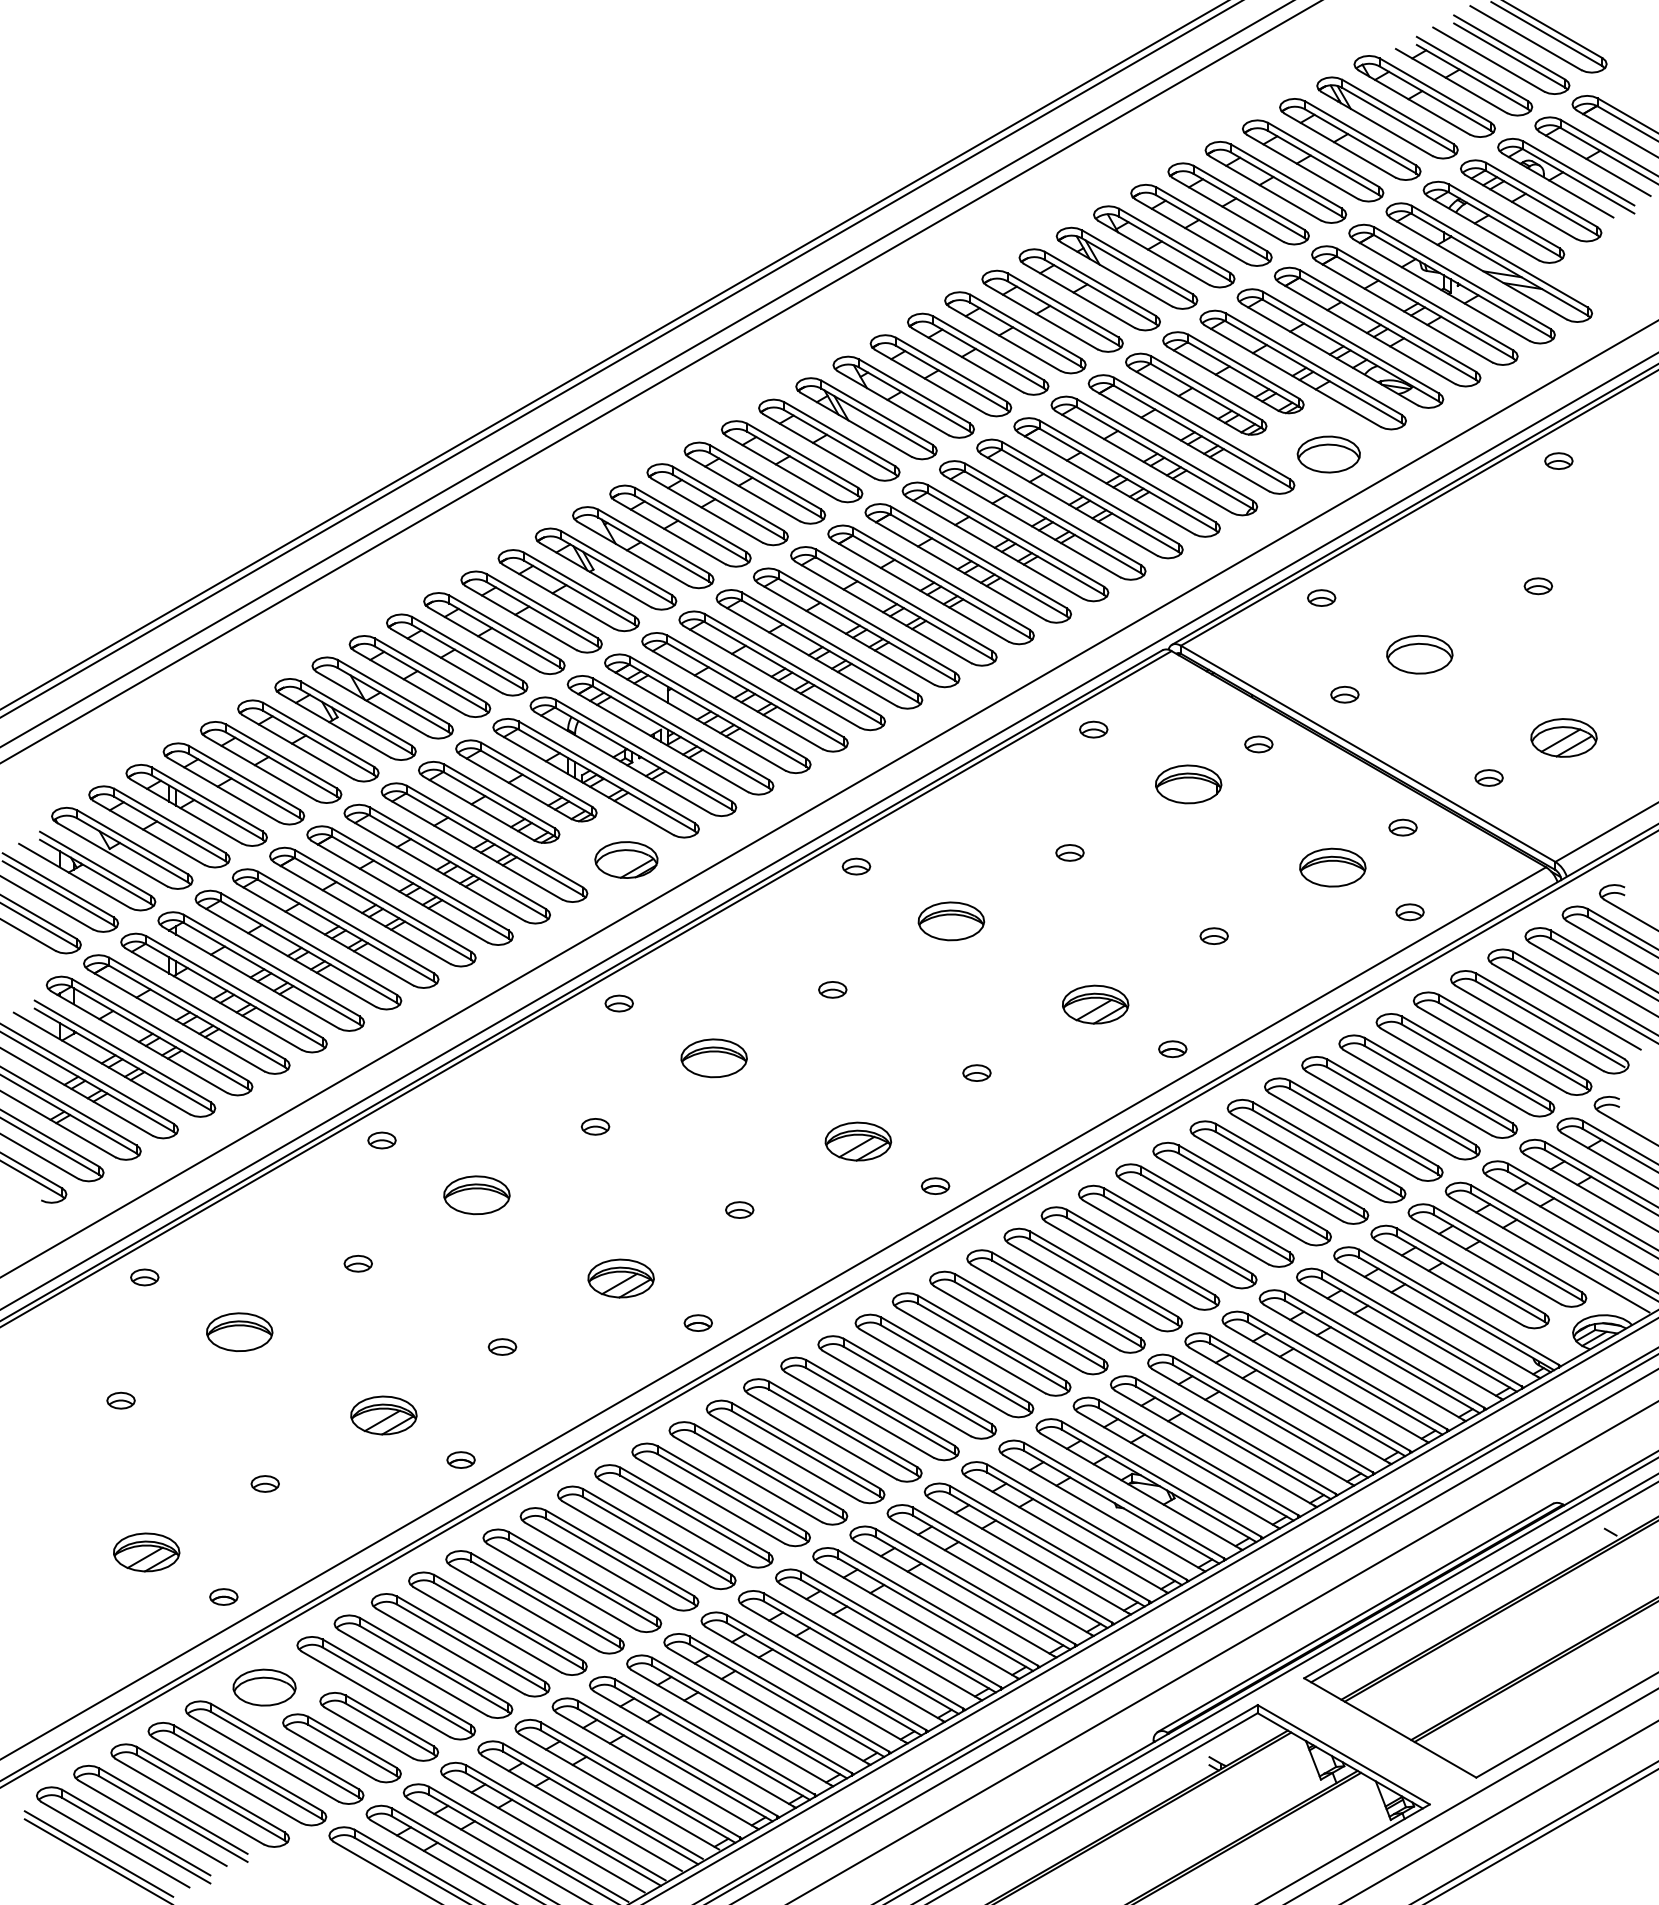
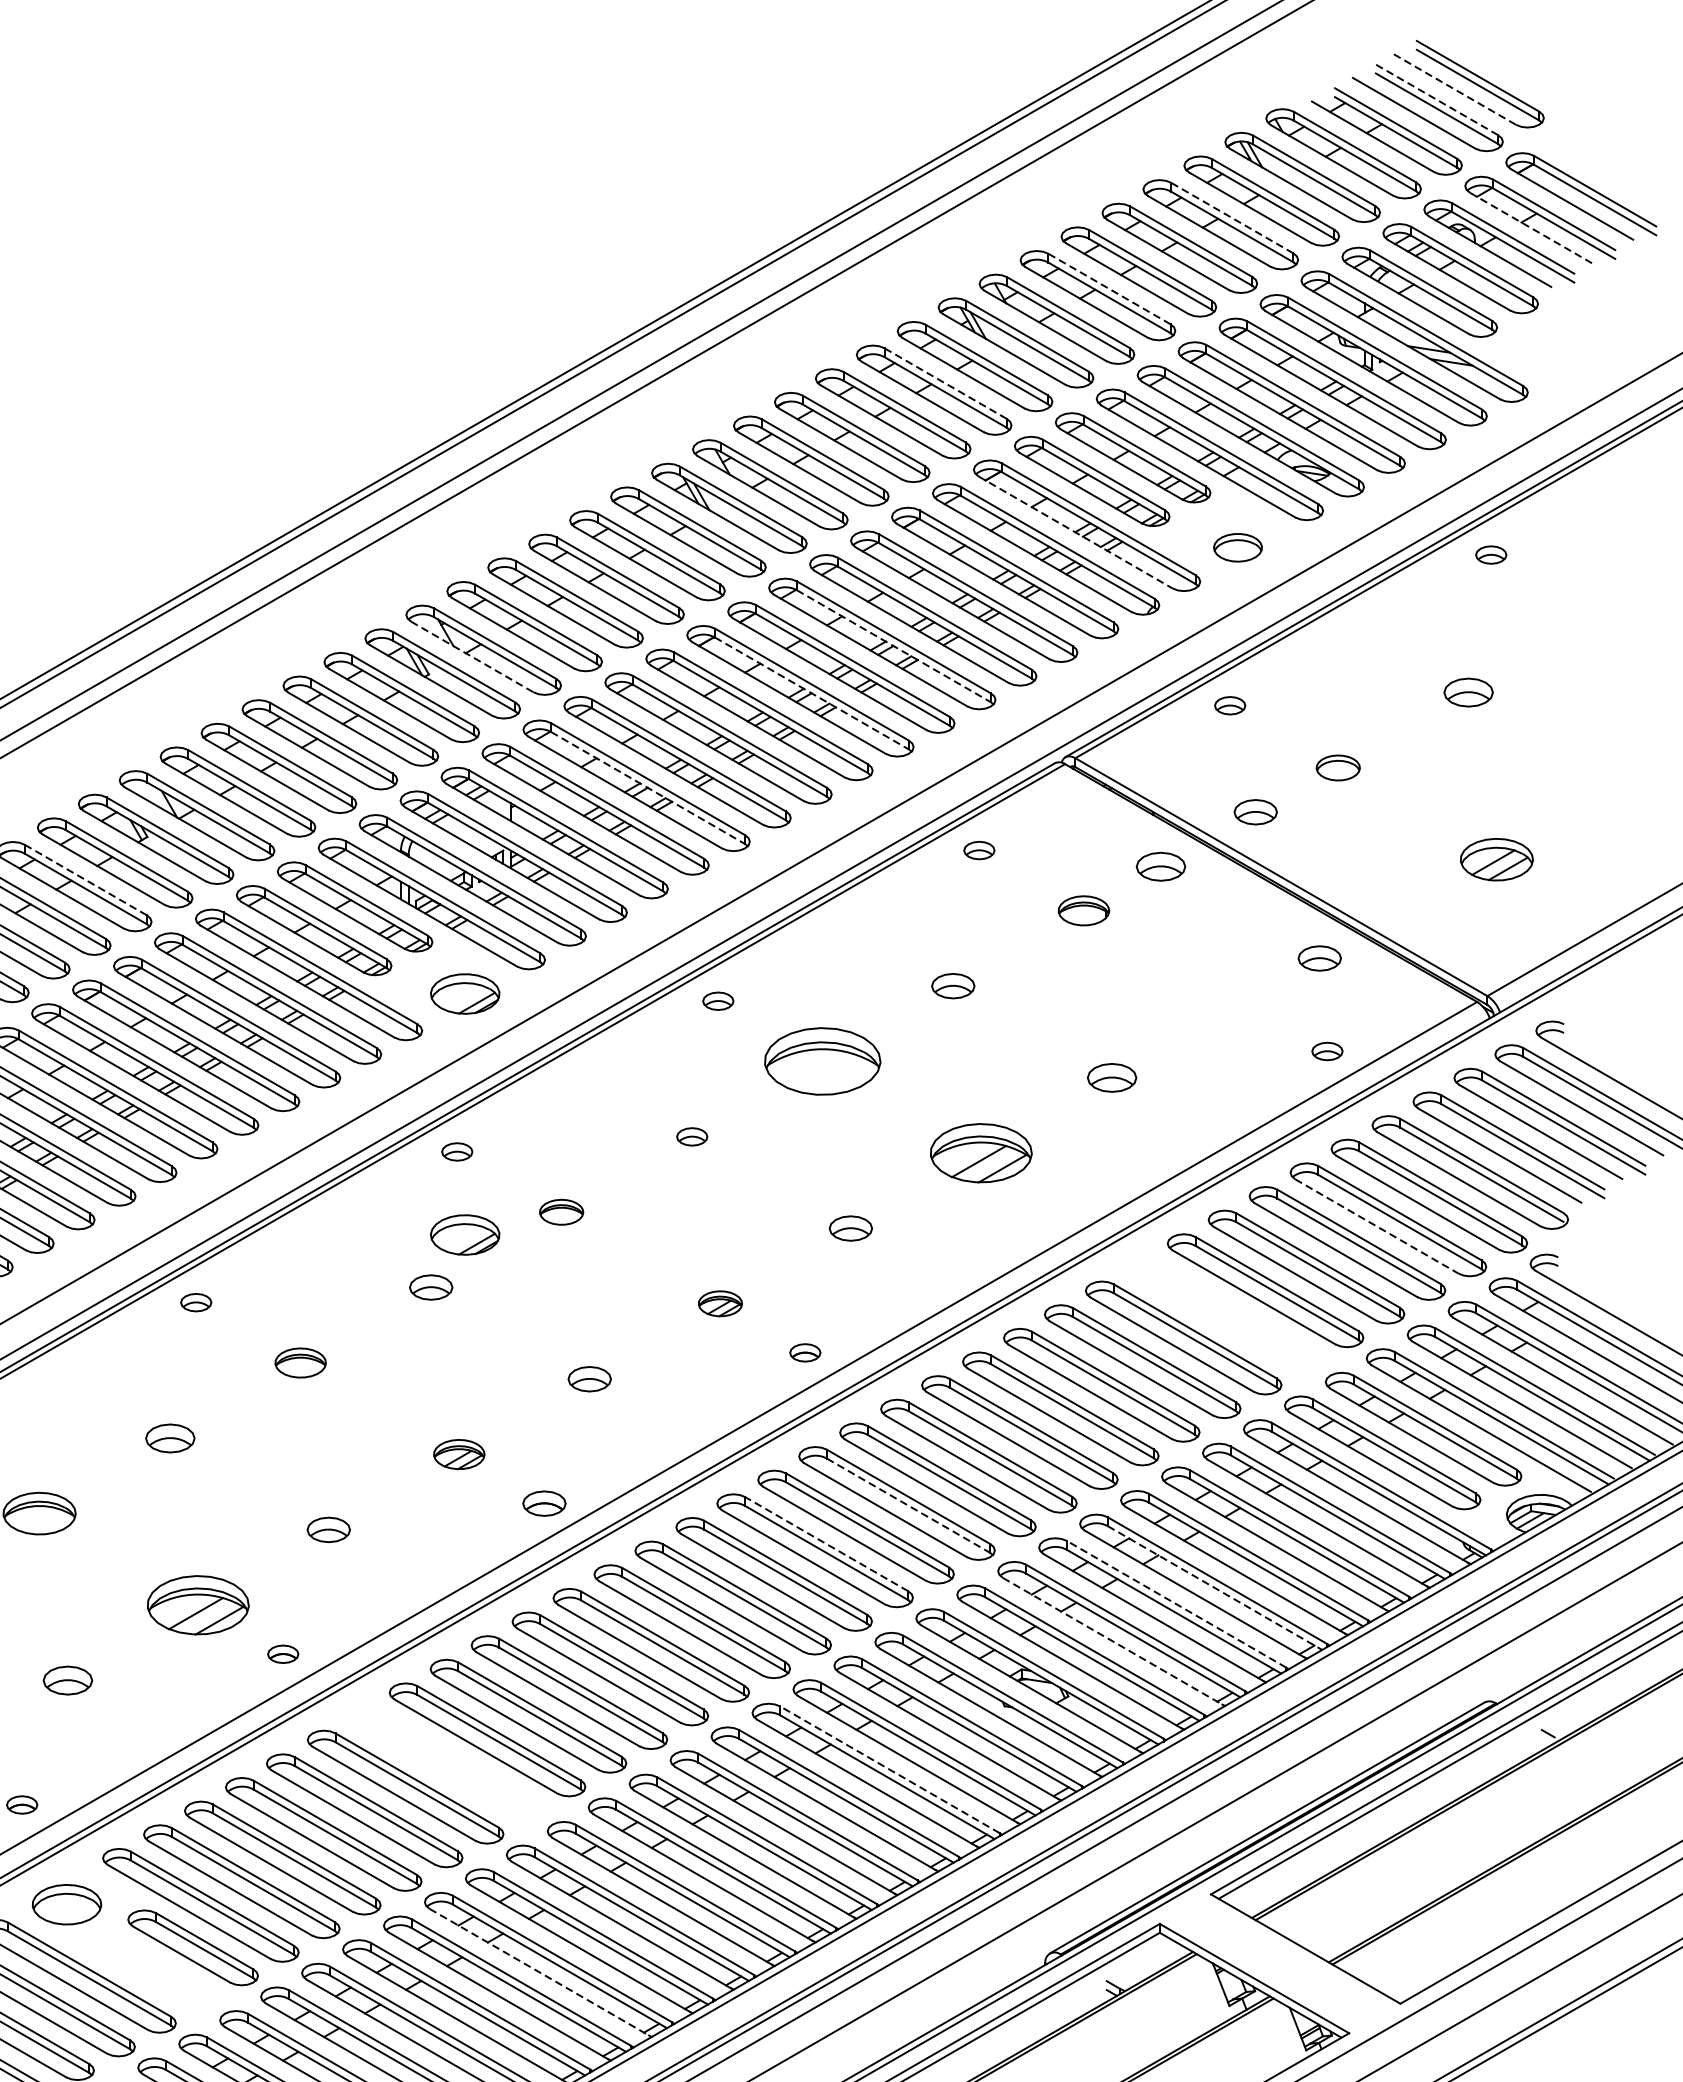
line: (1526, 38) -> (1455, 90), solid -> dashed
line: (1509, 47) -> (1436, 99), solid -> dashed
line: (1323, 154) -> (1232, 217), solid -> dashed
line: (1595, 164) -> (1531, 228), solid -> dashed
line: (1211, 219) -> (1108, 289), solid -> dashed
line: (1062, 305) -> (945, 383), solid -> dashed
line: (1181, 440) -> (1075, 532), solid -> dashed
part: (1328, 454) -> (1237, 547), size x0.7
line: (1015, 543) -> (893, 645), solid -> dashed
line: (633, 553) -> (472, 656), solid -> dashed
line: (941, 586) -> (811, 693), solid -> dashed
part: (1538, 586) -> (1468, 693), size x1.6
part: (1419, 654) -> (1337, 767), size x0.6
line: (792, 672) -> (647, 787), solid -> dashed
part: (1344, 694) -> (1255, 811), size x1.4
part: (1258, 744) -> (1160, 866), size x1.6
line: (281, 756) -> (85, 880), solid -> dashed
part: (1488, 777) -> (1413, 903), removed
part: (1188, 784) -> (1083, 910), size x0.7
part: (1402, 827) -> (1319, 958), size x1.4
part: (1069, 852) -> (952, 985), size x1.4
part: (1332, 867) -> (1242, 1002), removed
part: (951, 921) -> (822, 1061), size x1.6
part: (1213, 935) -> (1111, 1077), size x1.6
part: (1095, 1004) -> (981, 1152), size x1.4
part: (1172, 1049) -> (1066, 1202), removed
part: (713, 1058) -> (560, 1212), size x0.6
line: (1454, 1071) -> (1376, 1226), solid -> dashed
part: (976, 1072) -> (850, 1227), size x1.4
part: (626, 1078) -> (465, 1234), added
part: (595, 1126) -> (431, 1287), size x1.4
part: (858, 1141) -> (720, 1303), size x0.6
part: (1316, 1151) -> (1224, 1314), removed
part: (476, 1195) -> (300, 1363), size x0.7
part: (739, 1209) -> (589, 1378), size x1.4
part: (357, 1263) -> (169, 1437), size x1.6
part: (620, 1278) -> (458, 1454), size x0.7
part: (697, 1322) -> (543, 1502), size x1.4
line: (1029, 1325) -> (908, 1506), solid -> dashed
part: (502, 1346) -> (328, 1529), size x1.4
line: (954, 1359) -> (826, 1543), solid -> dashed
line: (1308, 1400) -> (1215, 1588), solid -> dashed
line: (1272, 1414) -> (1176, 1604), solid -> dashed
part: (383, 1415) -> (197, 1605), size x1.4
line: (1215, 1448) -> (1113, 1641), solid -> dashed
part: (264, 1483) -> (66, 1680), size x1.6
part: (609, 1559) -> (446, 1763), removed
line: (1012, 1564) -> (890, 1769), solid -> dashed
part: (341, 1748) -> (151, 1971), removed
line: (694, 1749) -> (540, 1972), solid -> dashed

